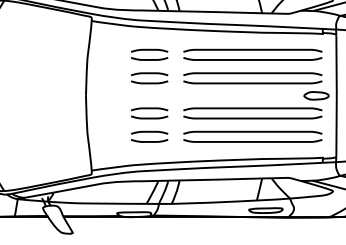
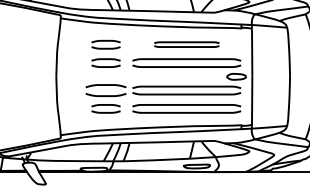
part: (252, 54) -> (186, 44), size x0.6
part: (148, 113) -> (105, 90), size x1.4

